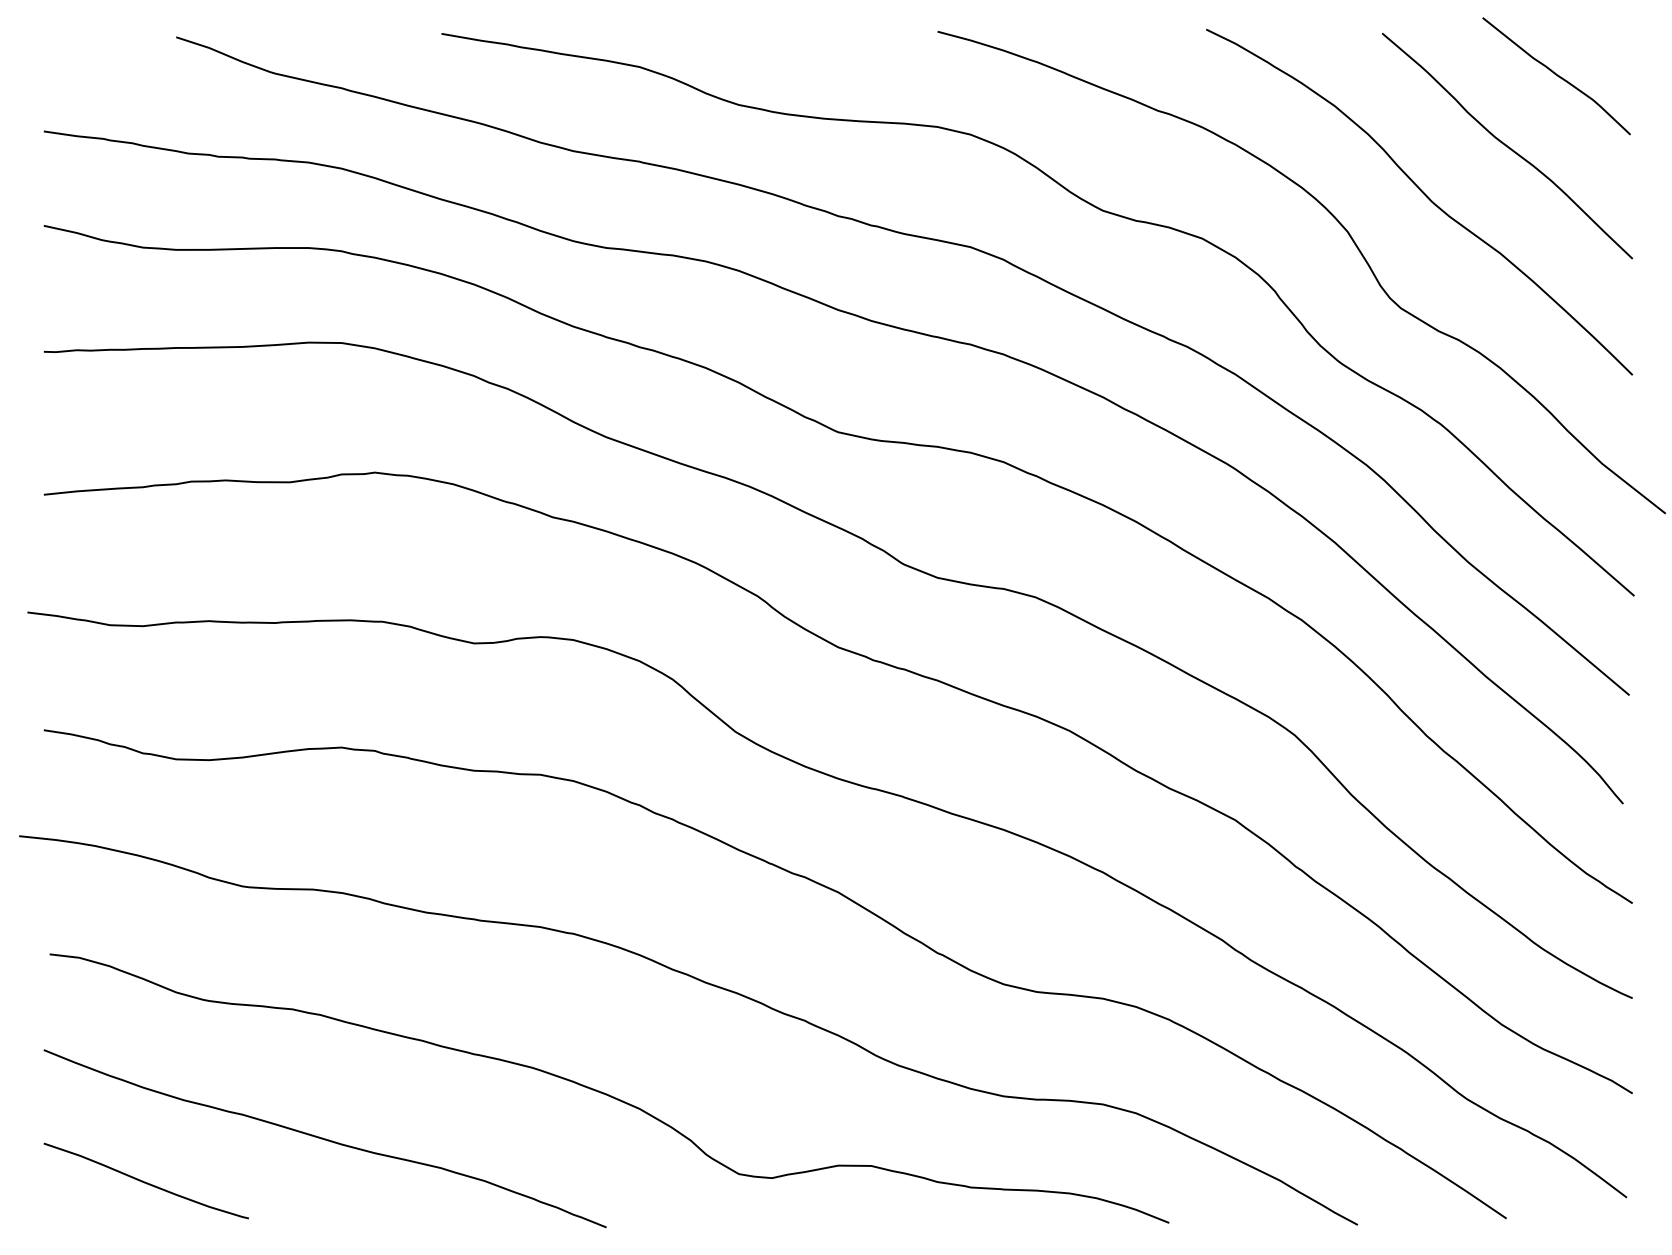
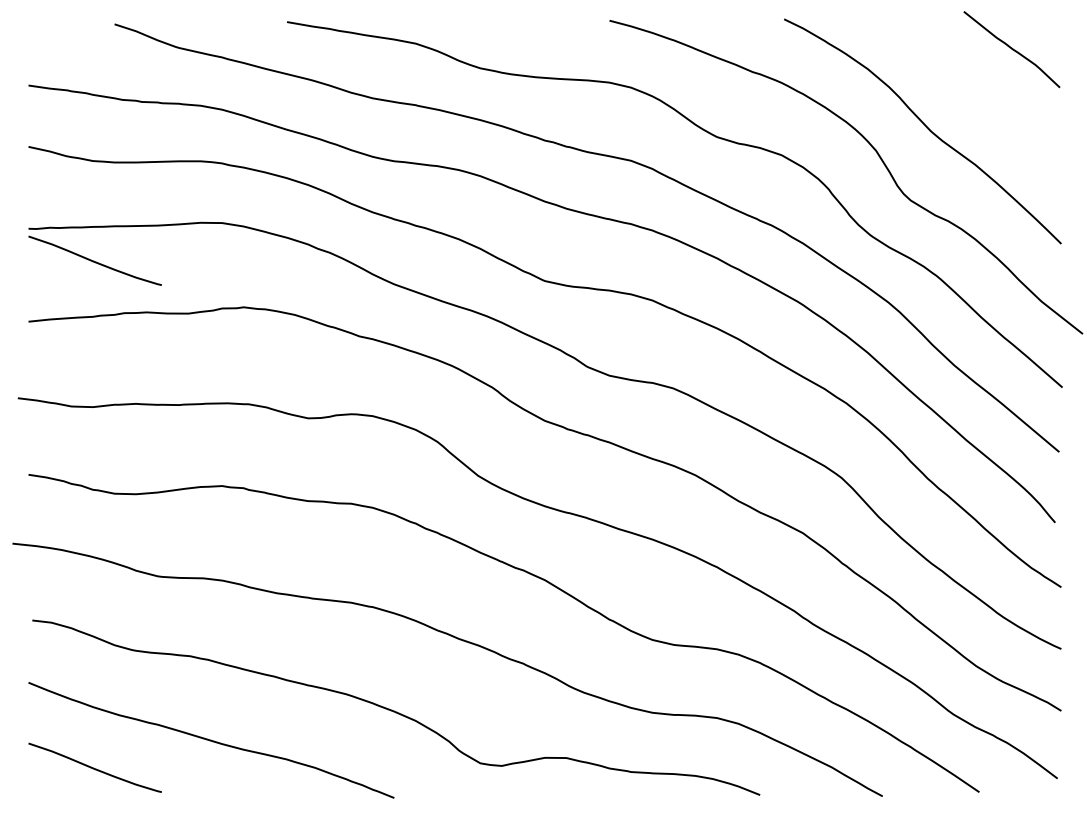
curve: (1506, 145) -> (979, 94), removed
curve: (145, 400) -> (94, 260), added

